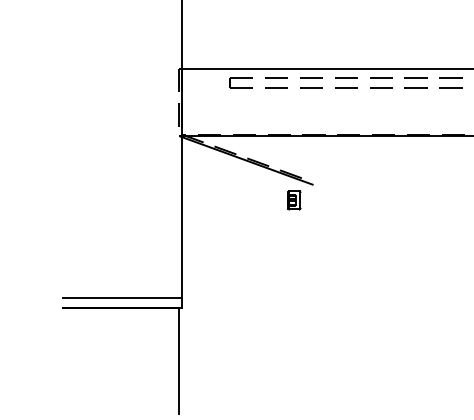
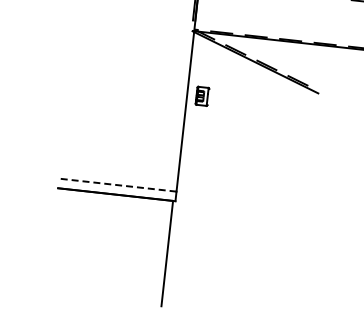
part: (294, 200) -> (202, 96), moved
line: (122, 298) -> (117, 185), solid -> dashed

